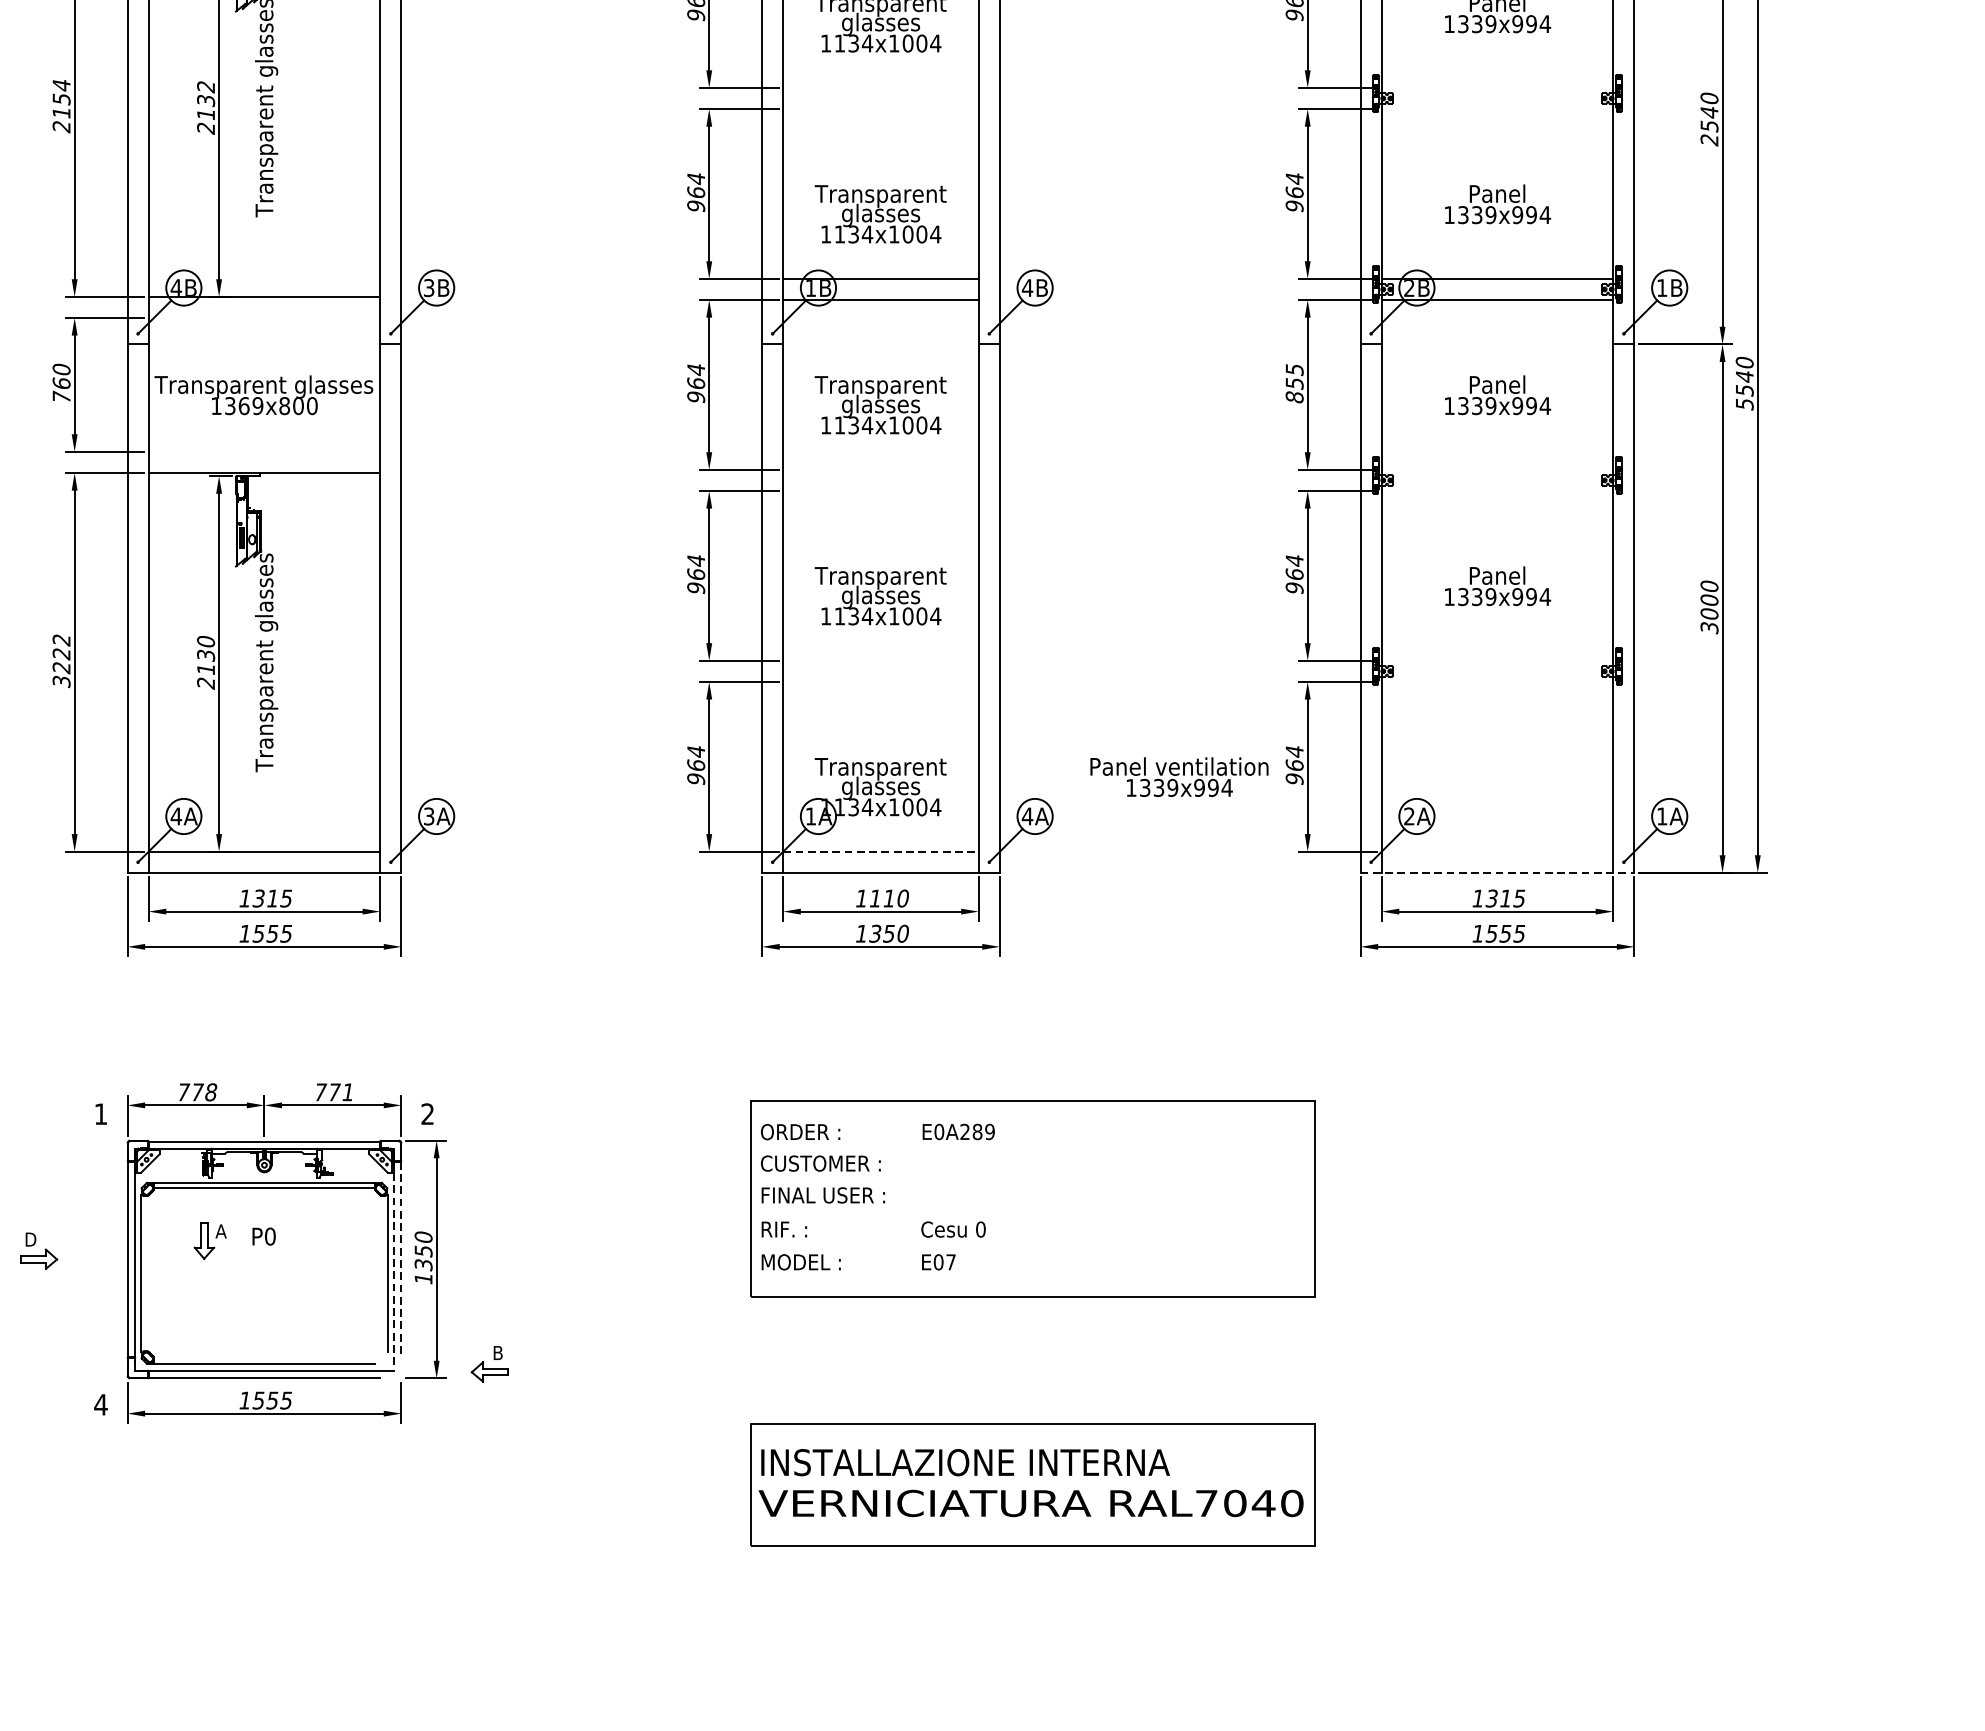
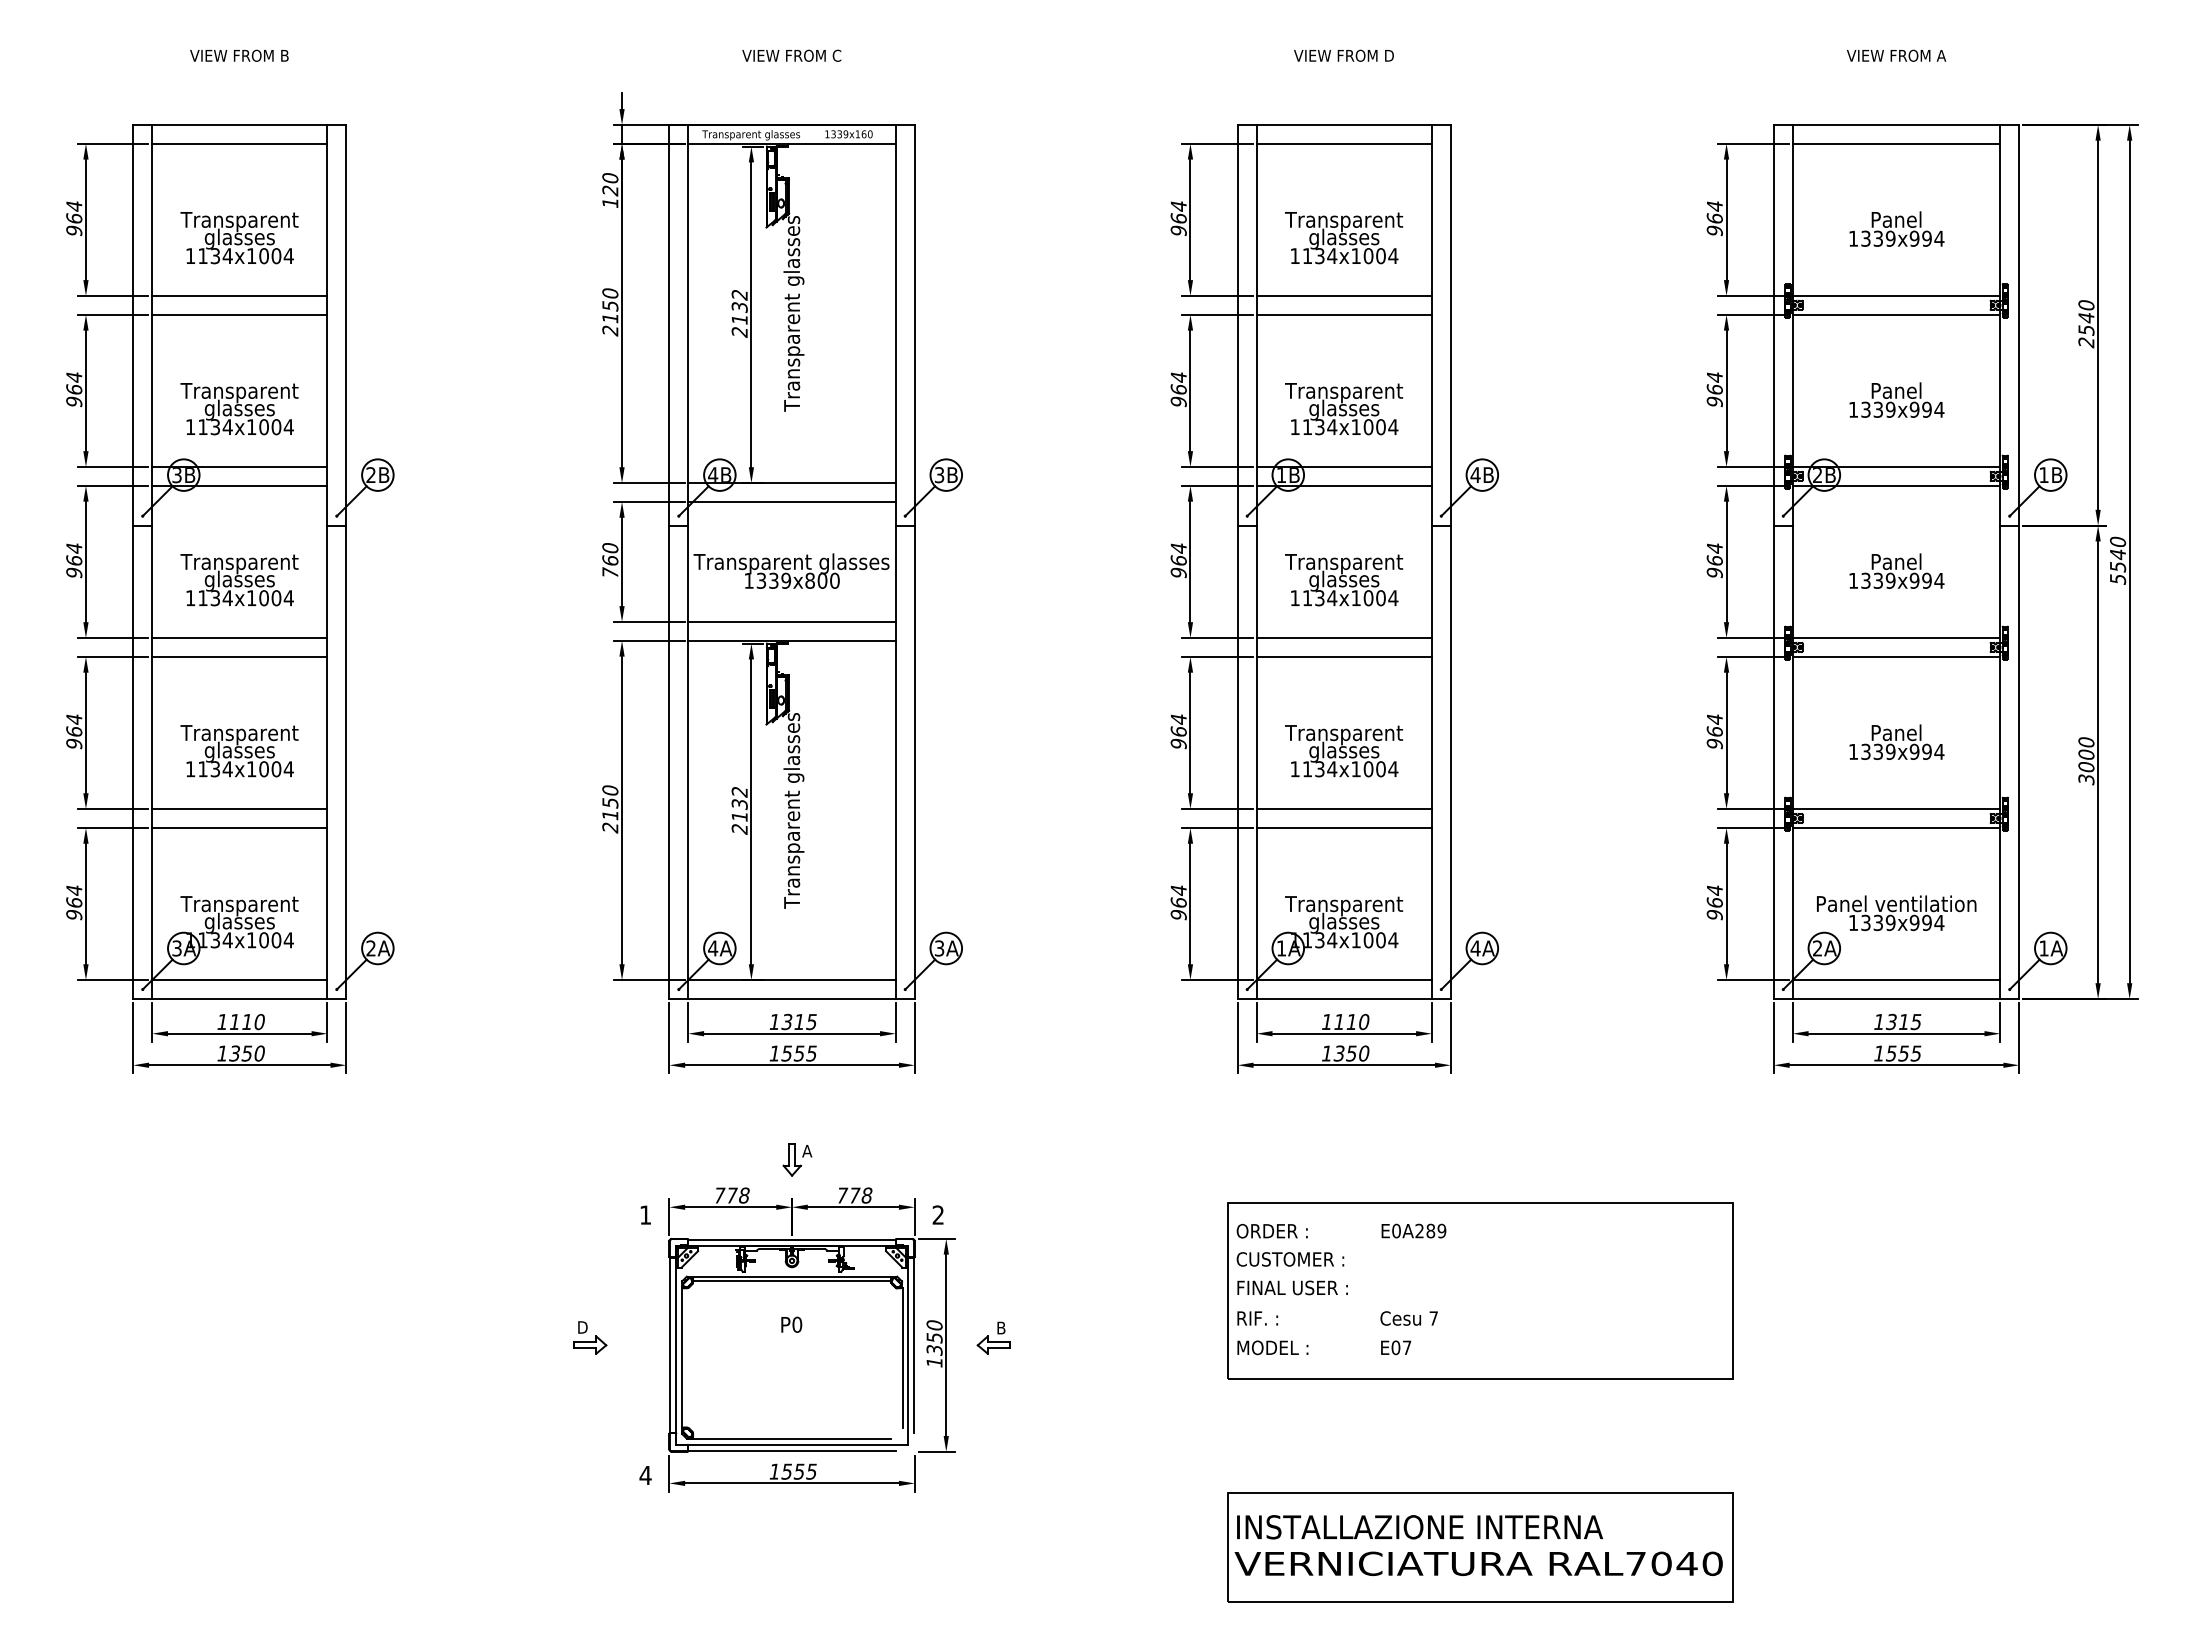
text: (61, 85) -> (610, 293), 2154 -> 2150
line: (880, 87) -> (1343, 295), added
line: (1497, 87) -> (1896, 295), added
line: (880, 108) -> (1343, 314), added
line: (1497, 108) -> (1896, 314), added
line: (263, 317) -> (791, 501), added
text: (1294, 383) -> (1714, 560), 855 -> 964
text: (243, 405) -> (773, 580), 1369x800 -> 1339x800
line: (263, 451) -> (791, 621), added
line: (880, 469) -> (1343, 637), added
line: (1497, 469) -> (1896, 637), added
line: (880, 490) -> (1343, 656), added
line: (1497, 490) -> (1896, 656), added
text: (205, 641) -> (739, 791), 2130 -> 2132
text: (61, 661) -> (610, 809), 3222 -> 2150
line: (880, 661) -> (1343, 809), added
line: (1497, 661) -> (1896, 809), added
line: (880, 681) -> (1343, 827), added
line: (1497, 681) -> (1896, 827), added
text: (1179, 777) -> (1896, 913), moved
line: (881, 852) -> (1344, 980), dashed -> solid
line: (1497, 852) -> (1896, 980), added
line: (1497, 872) -> (1896, 998), dashed -> solid
text: (347, 1092) -> (866, 1195), 771 -> 778
text: (980, 1229) -> (1433, 1318), 0 -> 7
part: (210, 1240) -> (797, 1159), moved
line: (393, 1259) -> (907, 1345), dashed -> solid
line: (400, 1259) -> (913, 1345), dashed -> solid
part: (489, 1363) -> (993, 1337), moved

